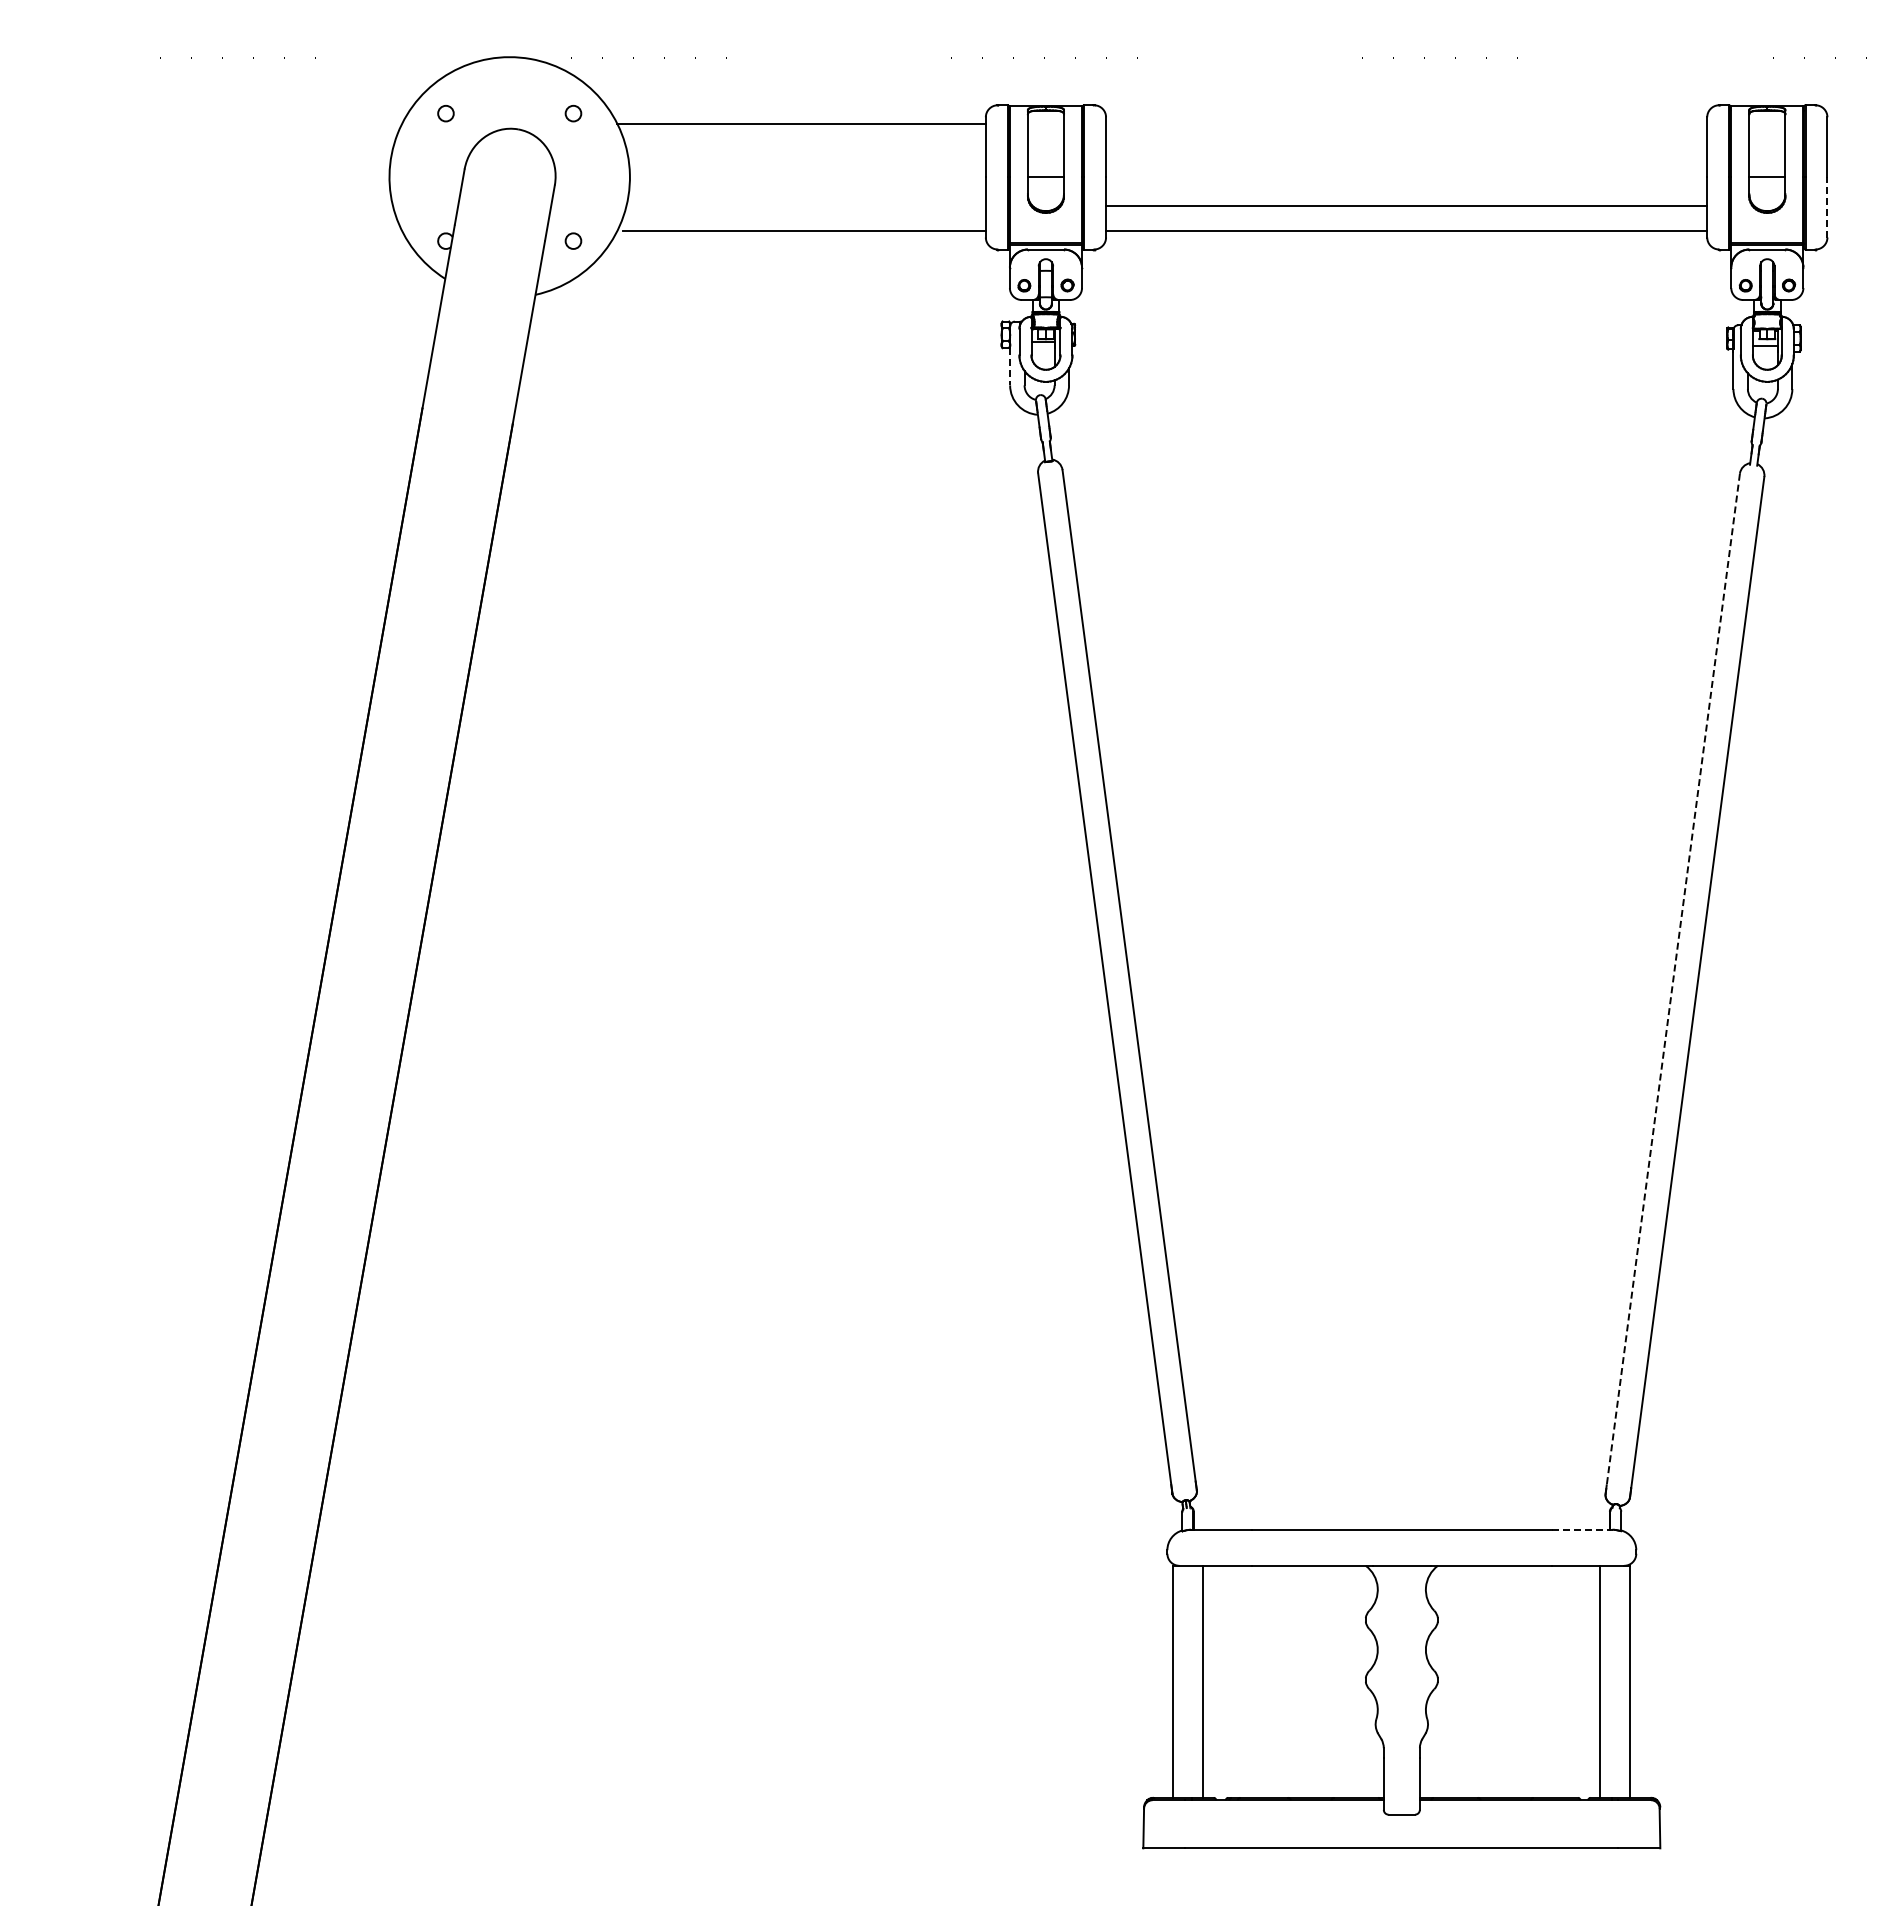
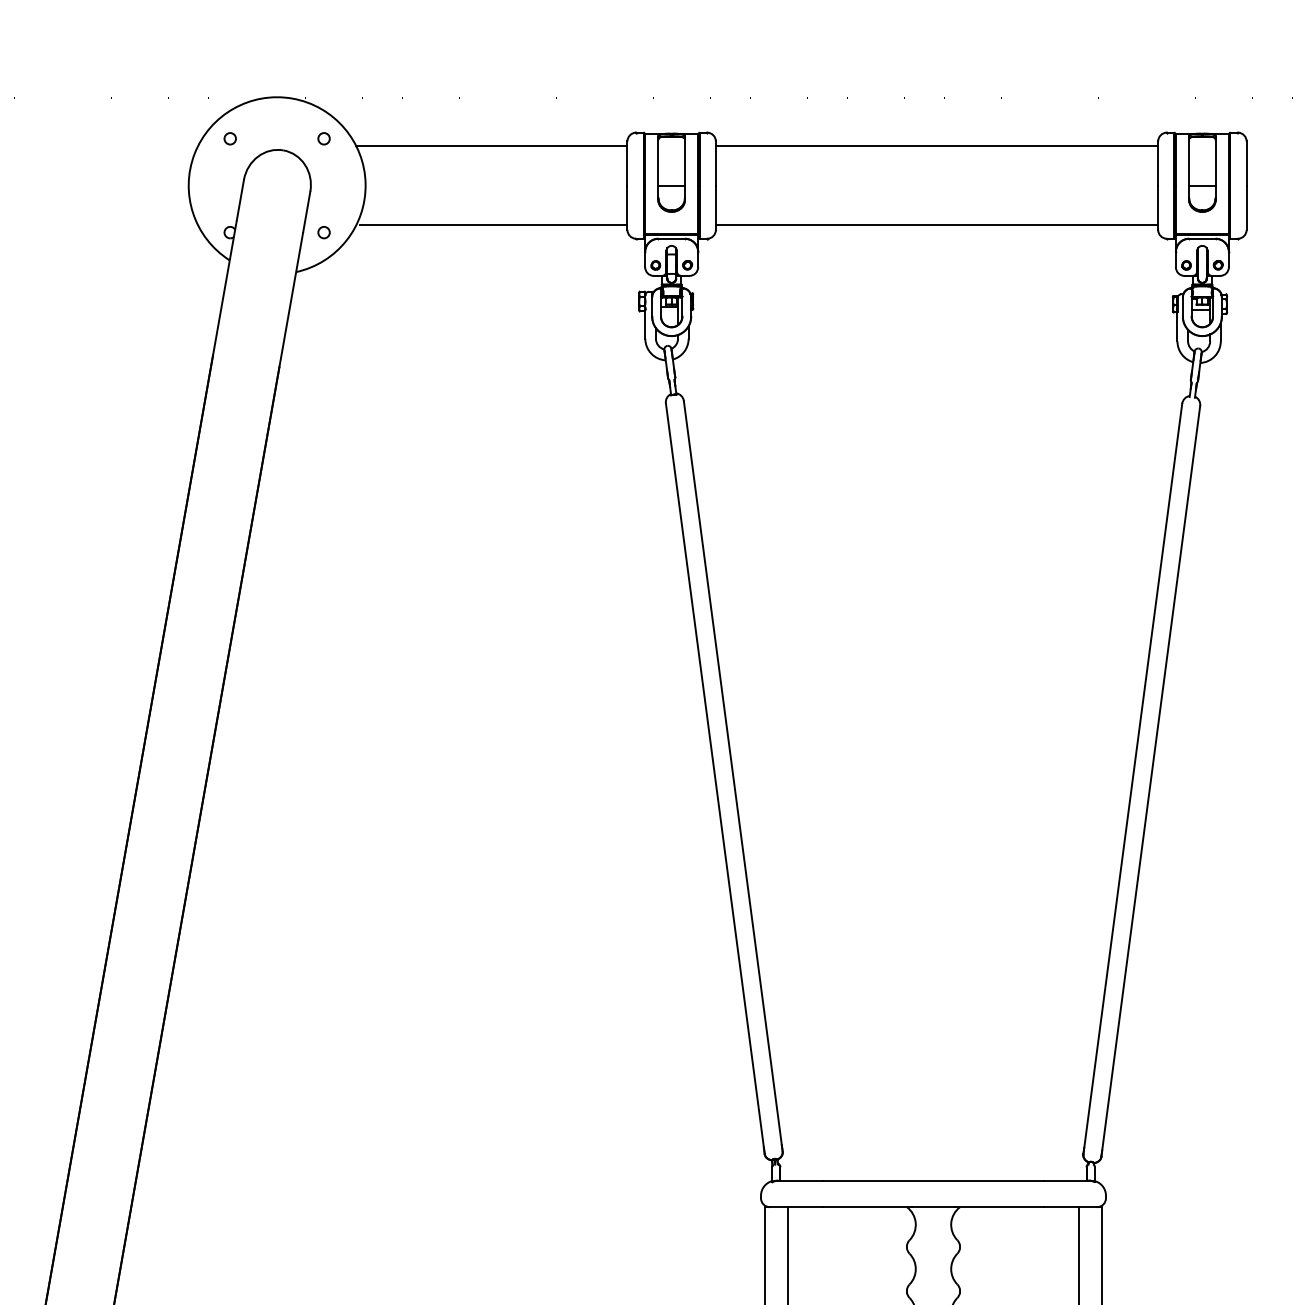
line: (1406, 205) -> (936, 146), moved
line: (1827, 206) -> (1246, 207), dashed -> solid
line: (1010, 366) -> (645, 324), dashed -> solid
line: (1672, 984) -> (1132, 779), dashed -> solid
line: (1582, 1529) -> (1066, 1180), dashed -> solid

